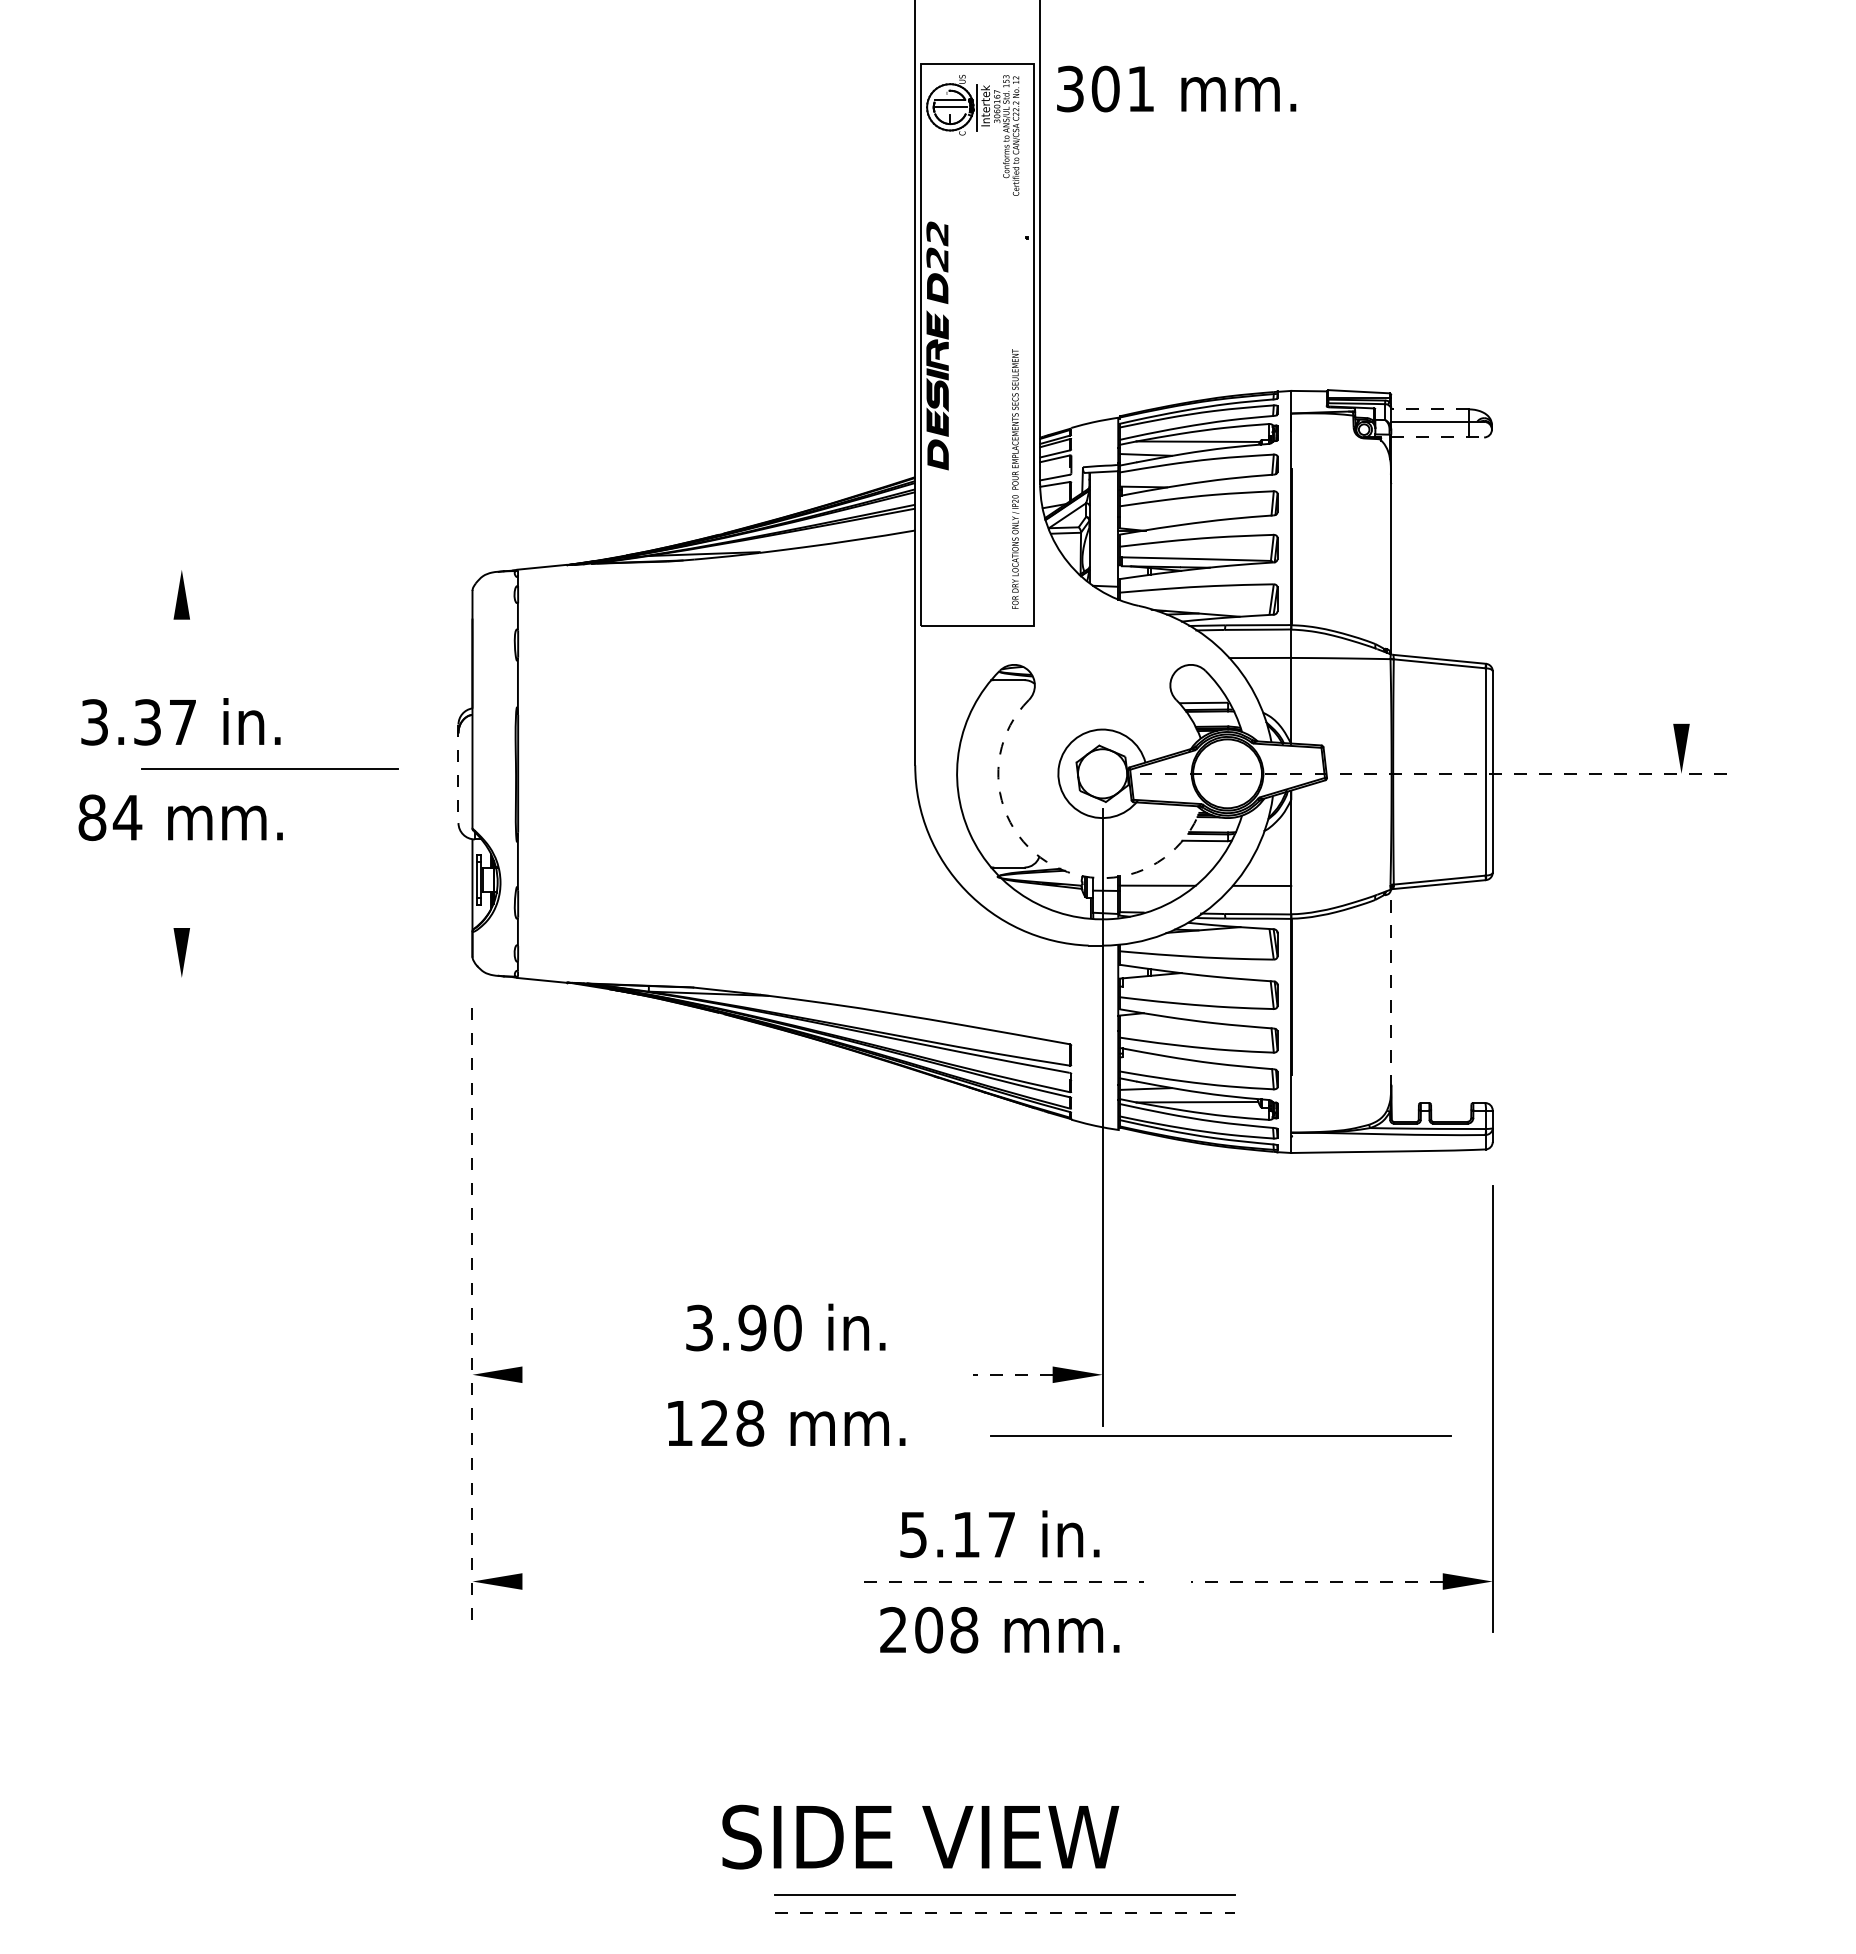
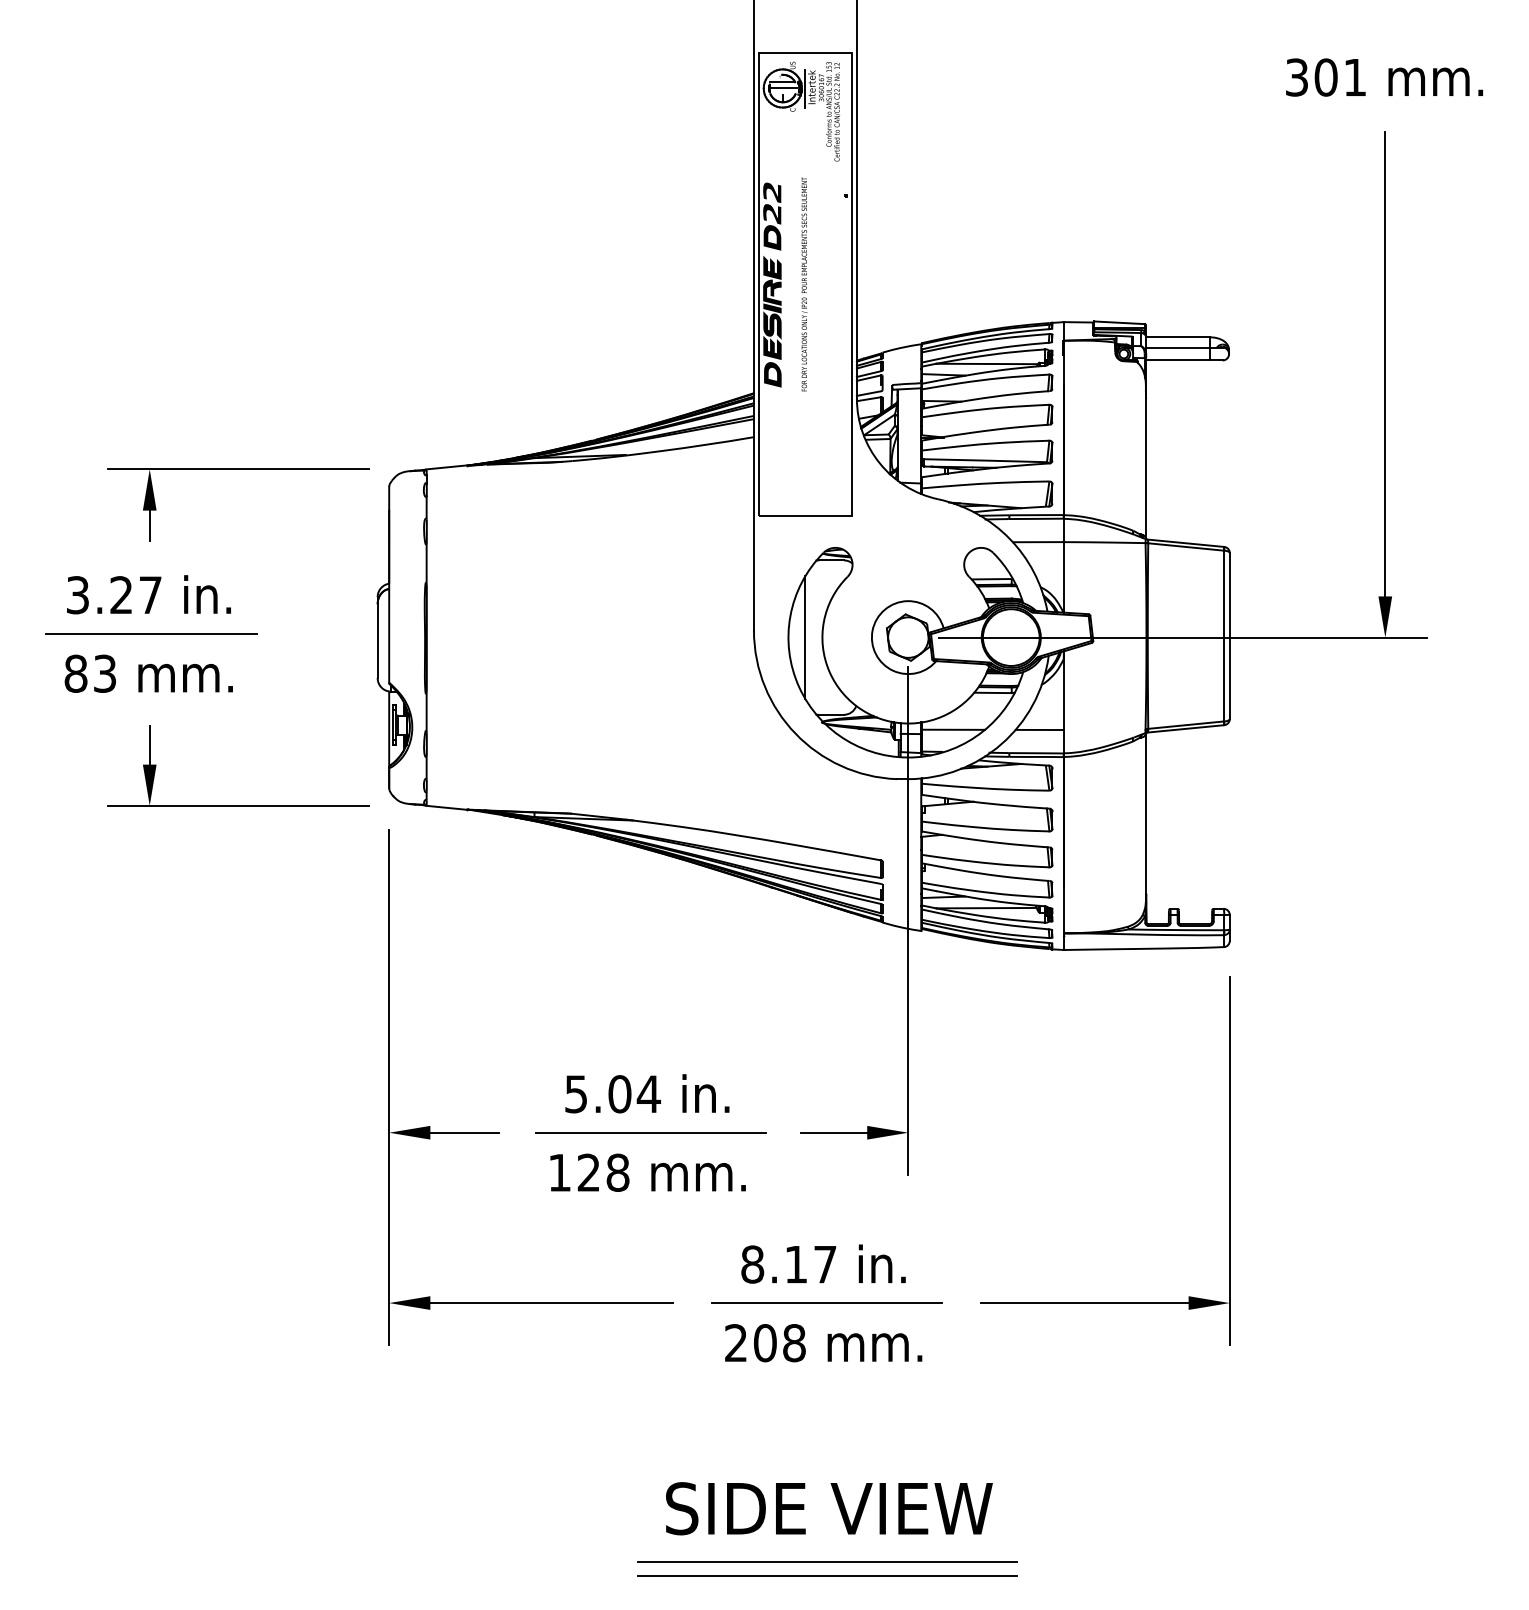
text: (1176, 88) -> (1384, 77), moved
line: (1429, 409) -> (1177, 337), dashed -> solid
line: (1438, 437) -> (1185, 360), dashed -> solid
line: (1681, 441) -> (1385, 363), added
text: (1015, 478) -> (804, 283), moved
line: (289, 569) -> (238, 469), added
line: (181, 637) -> (149, 525), added
text: (147, 722) -> (121, 595), 3.37 -> 3.27
line: (269, 768) -> (151, 633), moved
line: (977, 773) -> (805, 637), added
line: (1436, 773) -> (1183, 637), dashed -> solid
line: (458, 774) -> (377, 638), dashed -> solid
text: (127, 817) -> (104, 673), 84 -> 83
arc: (1046, 861) -> (862, 709), dashed -> solid
line: (181, 904) -> (149, 745), added
line: (289, 977) -> (238, 805), added
line: (1391, 988) -> (1146, 814), dashed -> solid
line: (472, 1320) -> (389, 1088), dashed -> solid
text: (744, 1327) -> (613, 1093), 3.90 -> 5.04
line: (563, 1374) -> (464, 1132), added
line: (789, 1374) -> (650, 1132), added
line: (1012, 1374) -> (834, 1132), dashed -> solid
line: (1220, 1435) -> (1005, 1182), removed
text: (913, 1534) -> (752, 1264), 5.17 -> 8.17
line: (669, 1581) -> (551, 1303), added
line: (1004, 1581) -> (827, 1303), dashed -> solid
line: (1316, 1581) -> (1084, 1303), dashed -> solid
text: (920, 1836) -> (829, 1508), moved
line: (1004, 1913) -> (827, 1576), dashed -> solid

